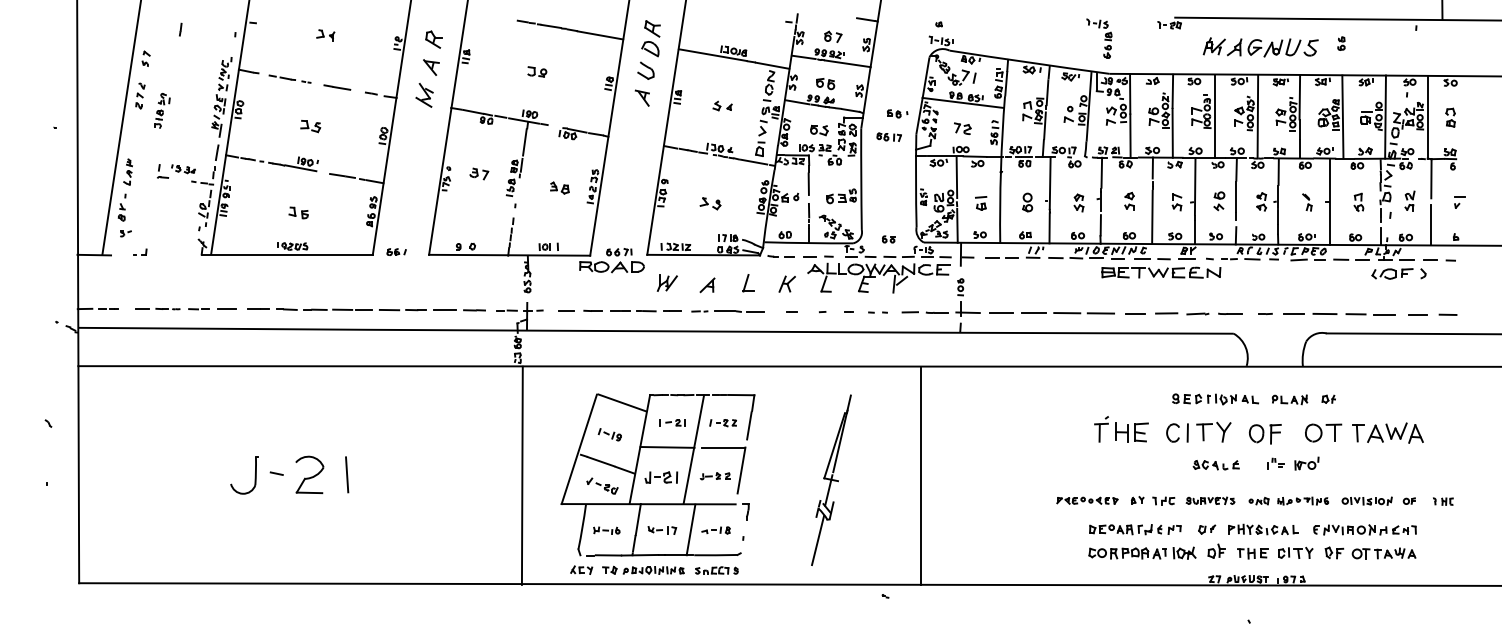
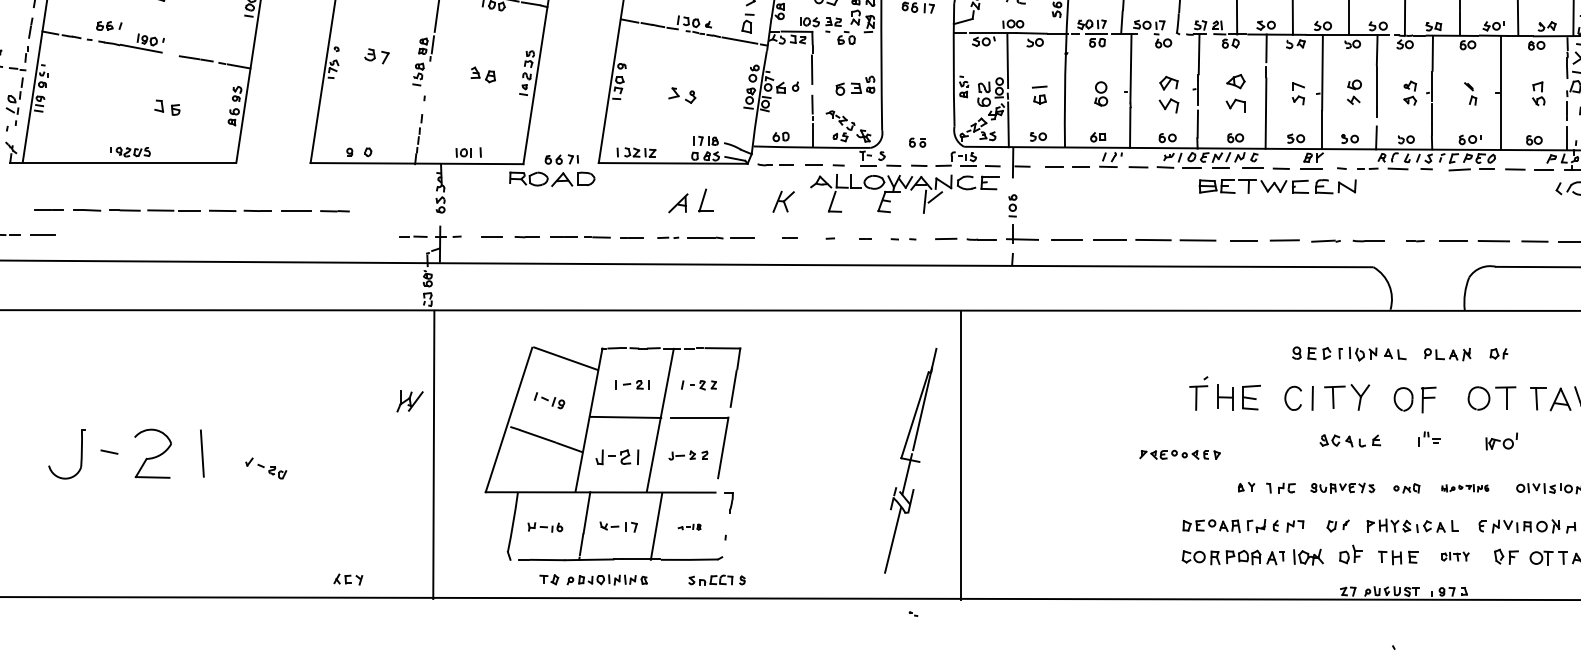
part: (1129, 200) -> (1235, 91), size x1.6
part: (1078, 202) -> (1168, 93), size x1.6
part: (298, 212) -> (167, 107), moved
part: (396, 251) -> (109, 25), moved
part: (666, 282) -> (408, 400), moved
part: (748, 283) -> (706, 200), moved
part: (366, 309) -> (192, 210), moved
part: (1306, 463) -> (1501, 441), moved
part: (831, 479) -> (910, 459), moved
part: (602, 485) -> (266, 467), moved
part: (1087, 500) -> (1180, 454), moved
part: (1303, 500) -> (1465, 487), size x0.7
part: (715, 530) -> (688, 527), size x0.6
part: (1295, 552) -> (1454, 556), size x0.6
part: (581, 569) -> (348, 578), moved
part: (716, 570) -> (716, 579), moved

